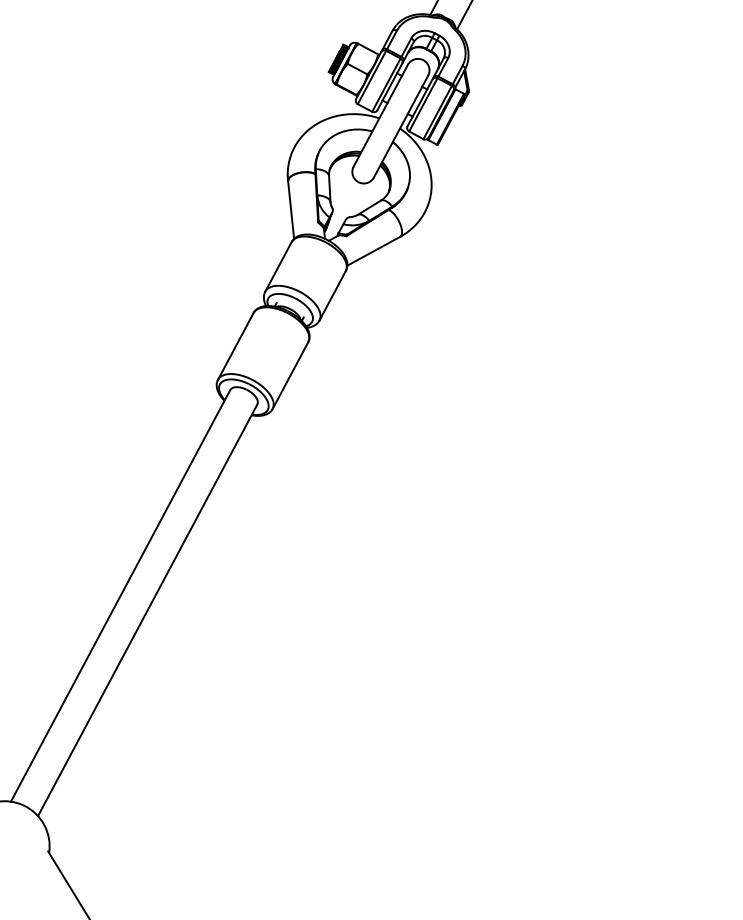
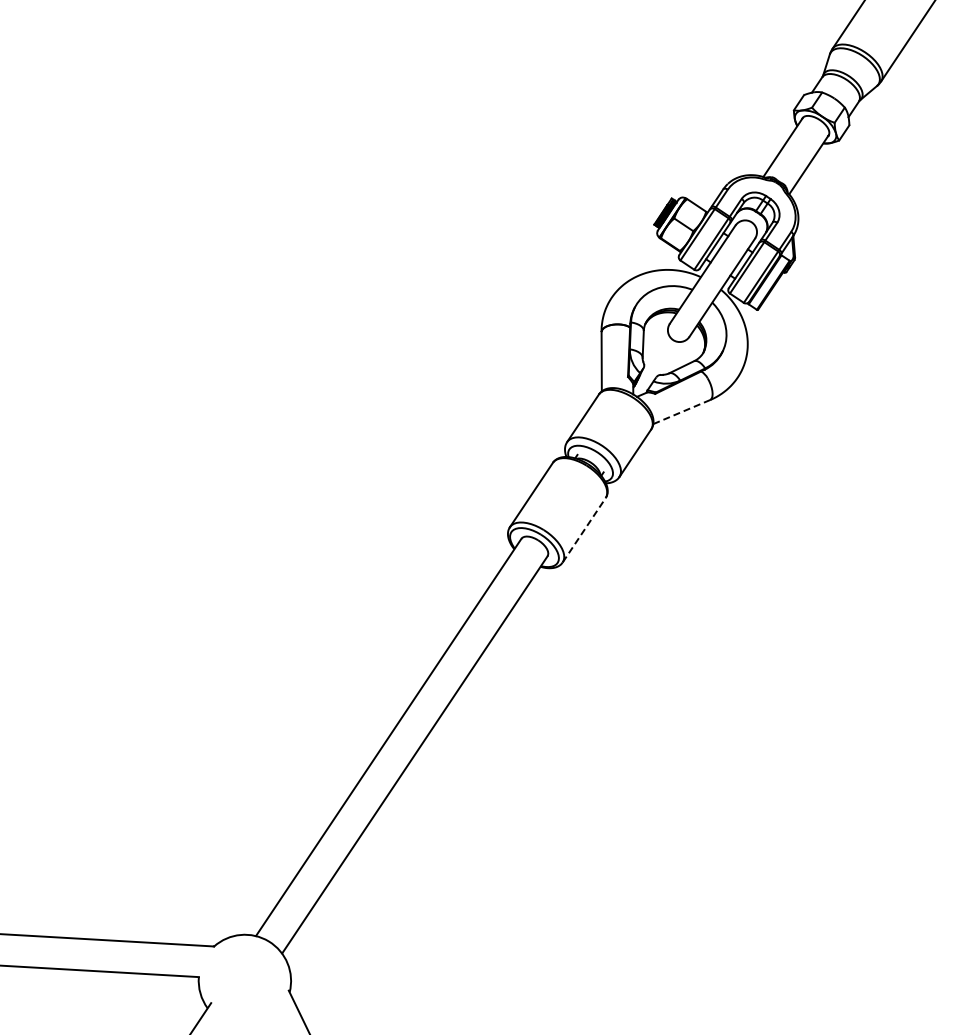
line: (373, 251) -> (681, 412), solid -> dashed
line: (290, 375) -> (584, 530), solid -> dashed

